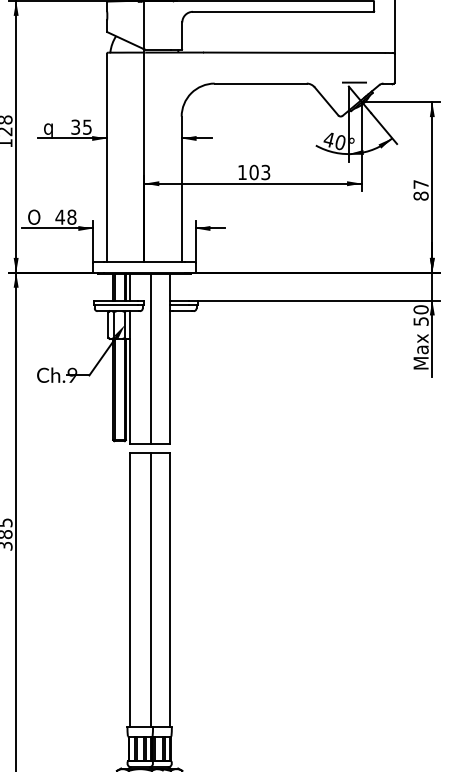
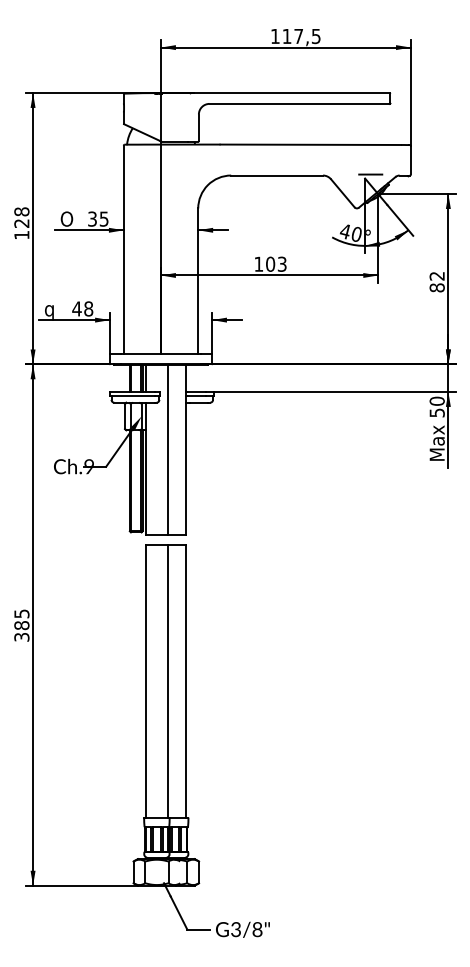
text: (49, 127) -> (66, 219), q -> O
text: (420, 184) -> (436, 276), 87 -> 82
text: (34, 217) -> (51, 309), O -> q

